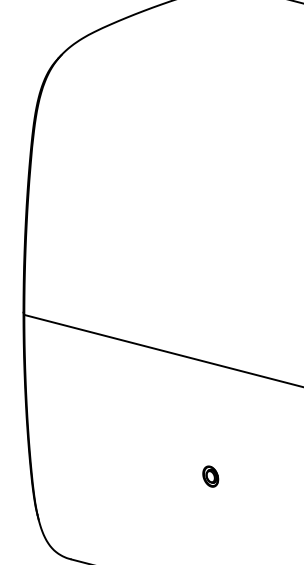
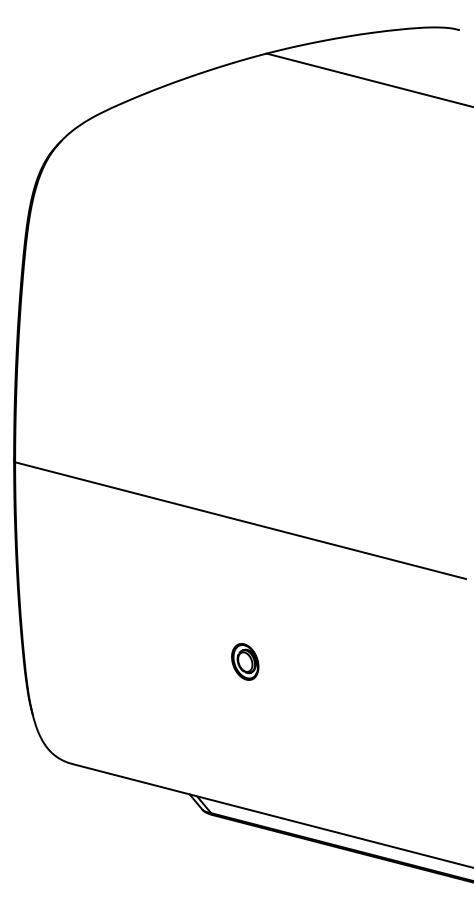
part: (210, 476) -> (245, 661), size x1.43

